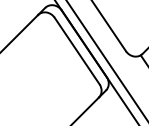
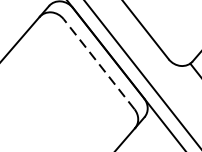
line: (76, 50) -> (98, 63), solid -> dashed

